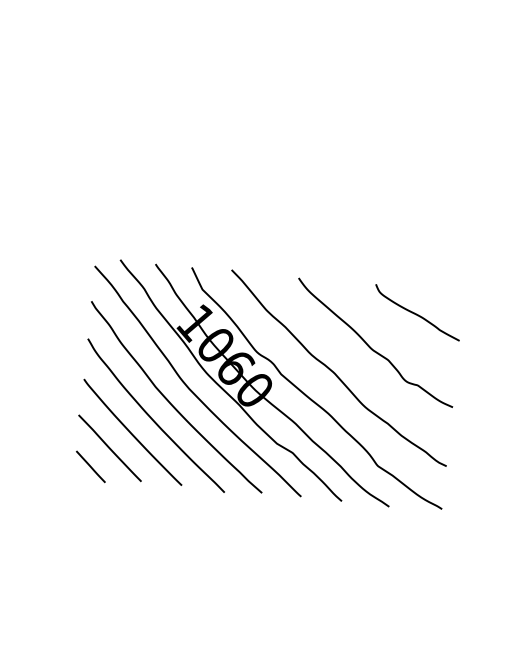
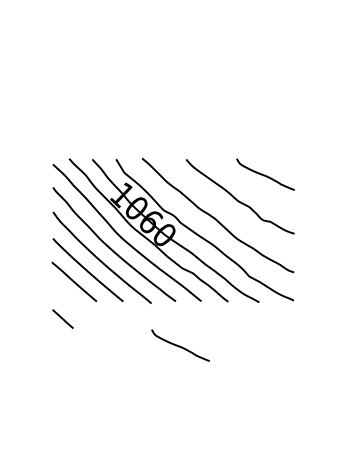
line: (90, 465) -> (62, 318), moved
curve: (261, 560) -> (179, 345), added

